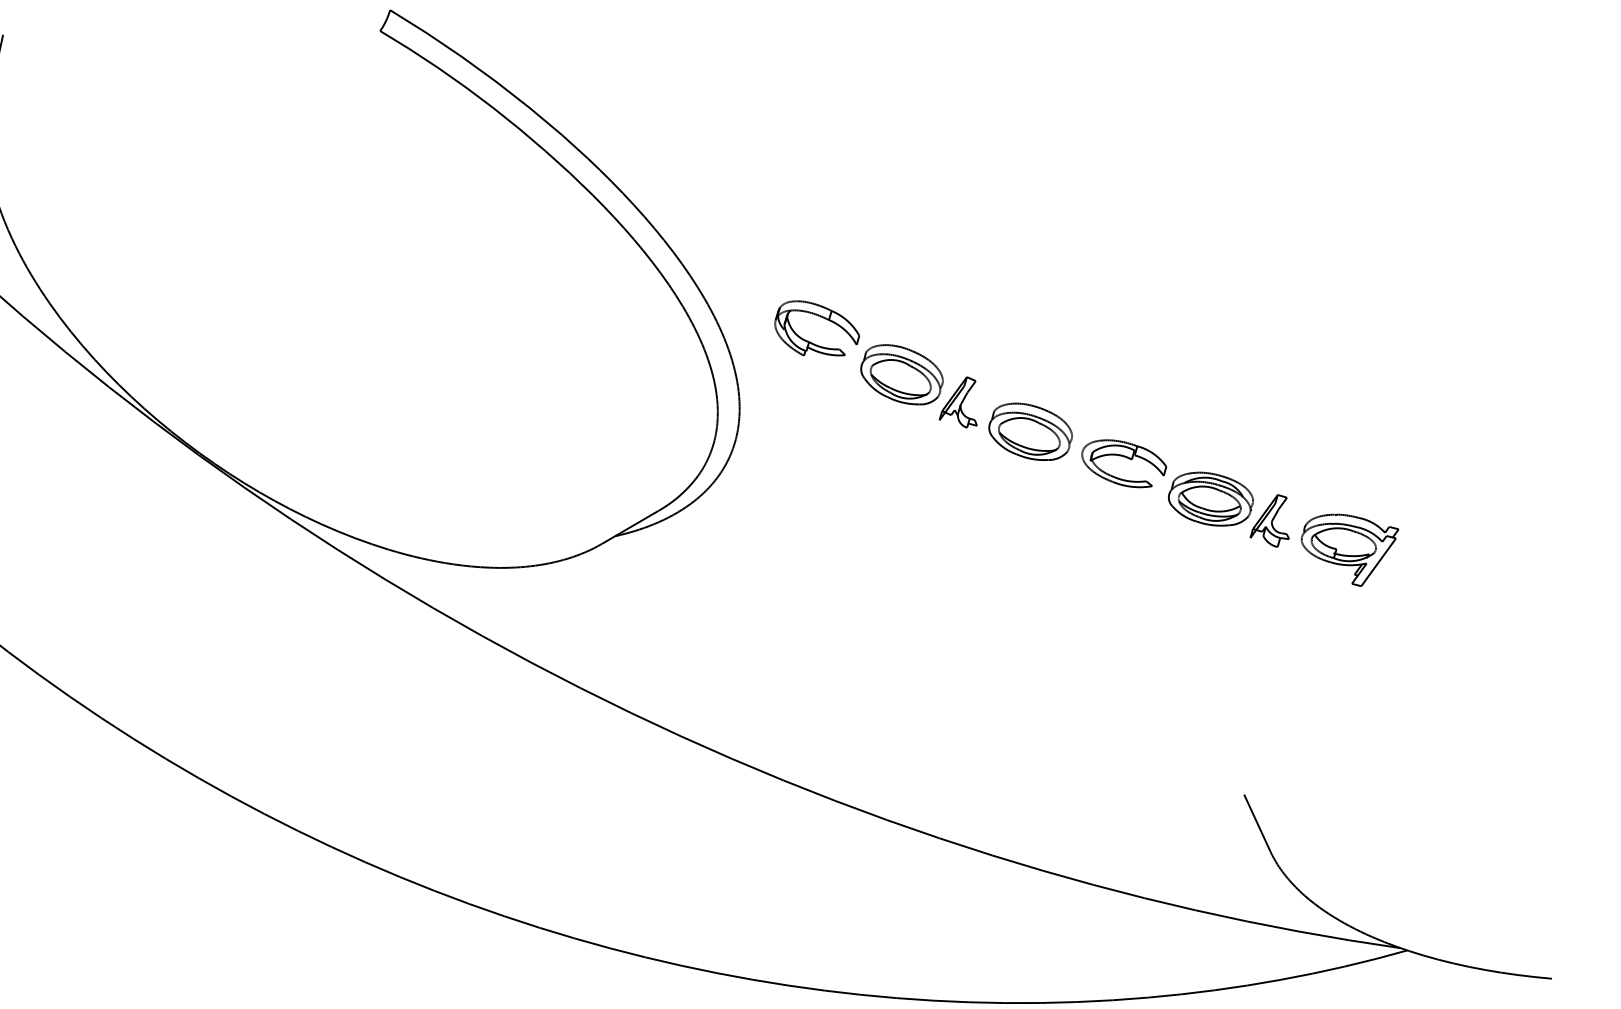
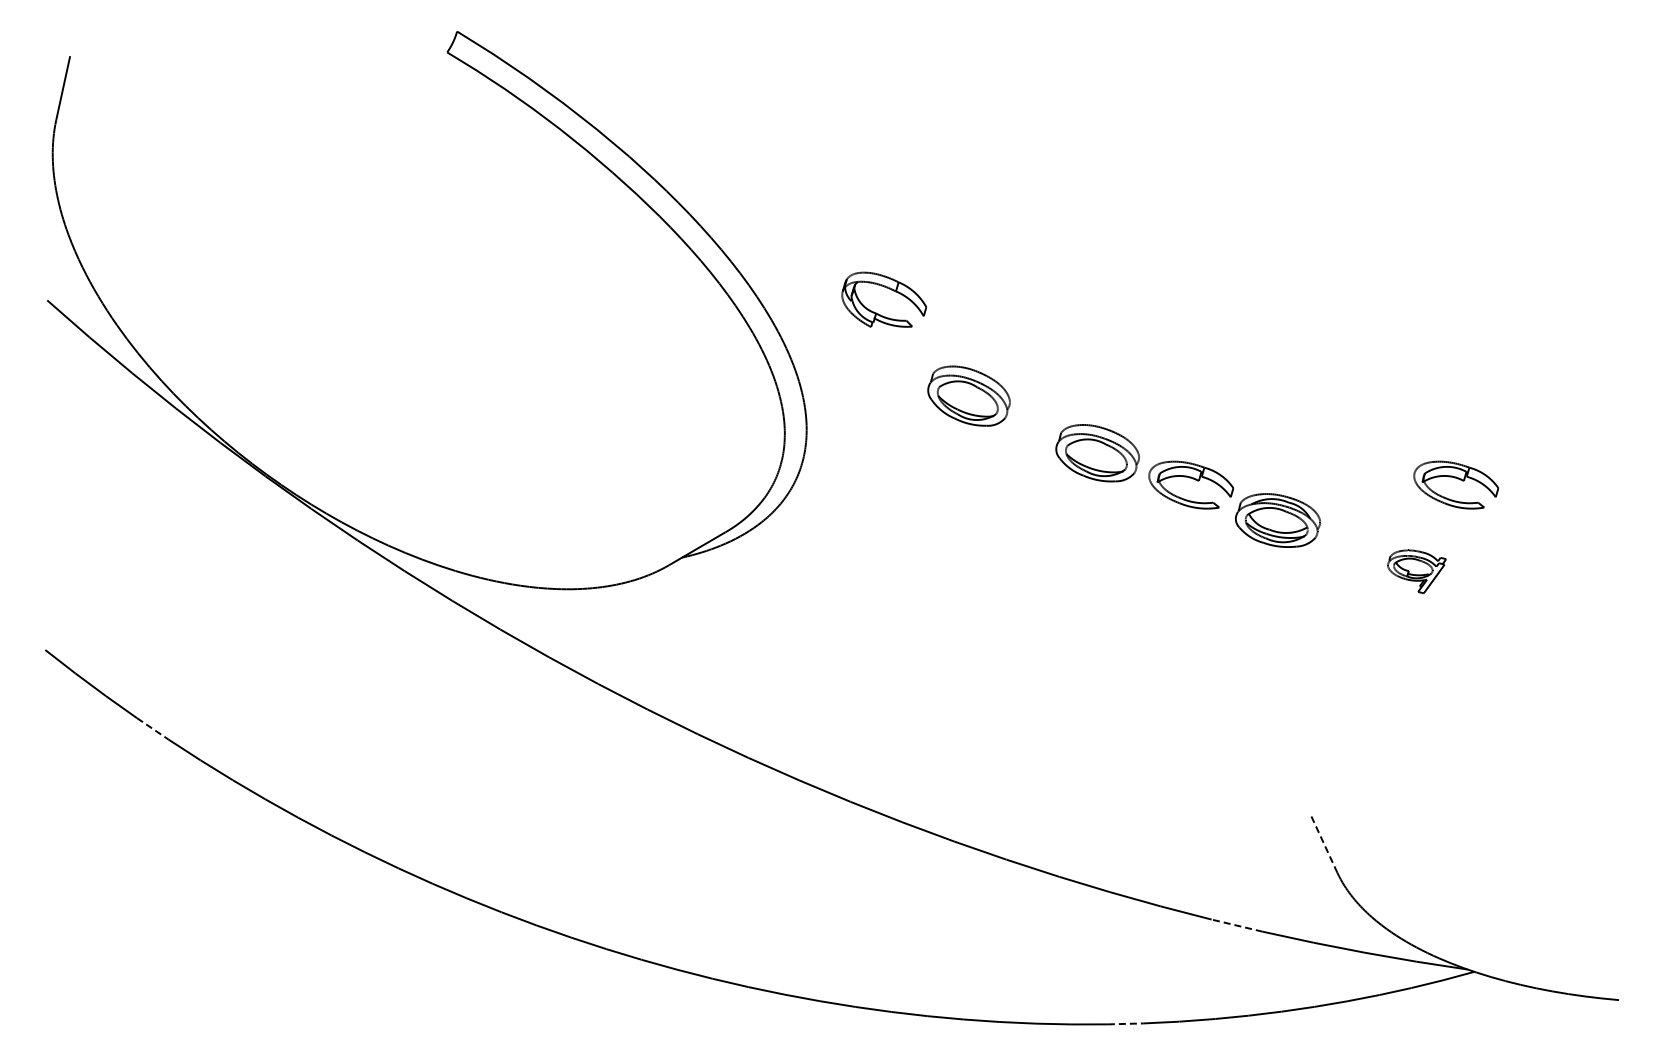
part: (819, 317) -> (886, 288), moved
part: (957, 402) -> (1024, 423), removed
part: (1389, 463) -> (1456, 484), added
part: (1269, 521) -> (1336, 542), removed
part: (1349, 550) -> (1416, 571), size x0.6
line: (86, 708) -> (153, 729), solid -> dashed
line: (1257, 822) -> (1324, 843), solid -> dashed
line: (1169, 904) -> (1236, 925), solid -> dashed
line: (1058, 1002) -> (1125, 1023), solid -> dashed

